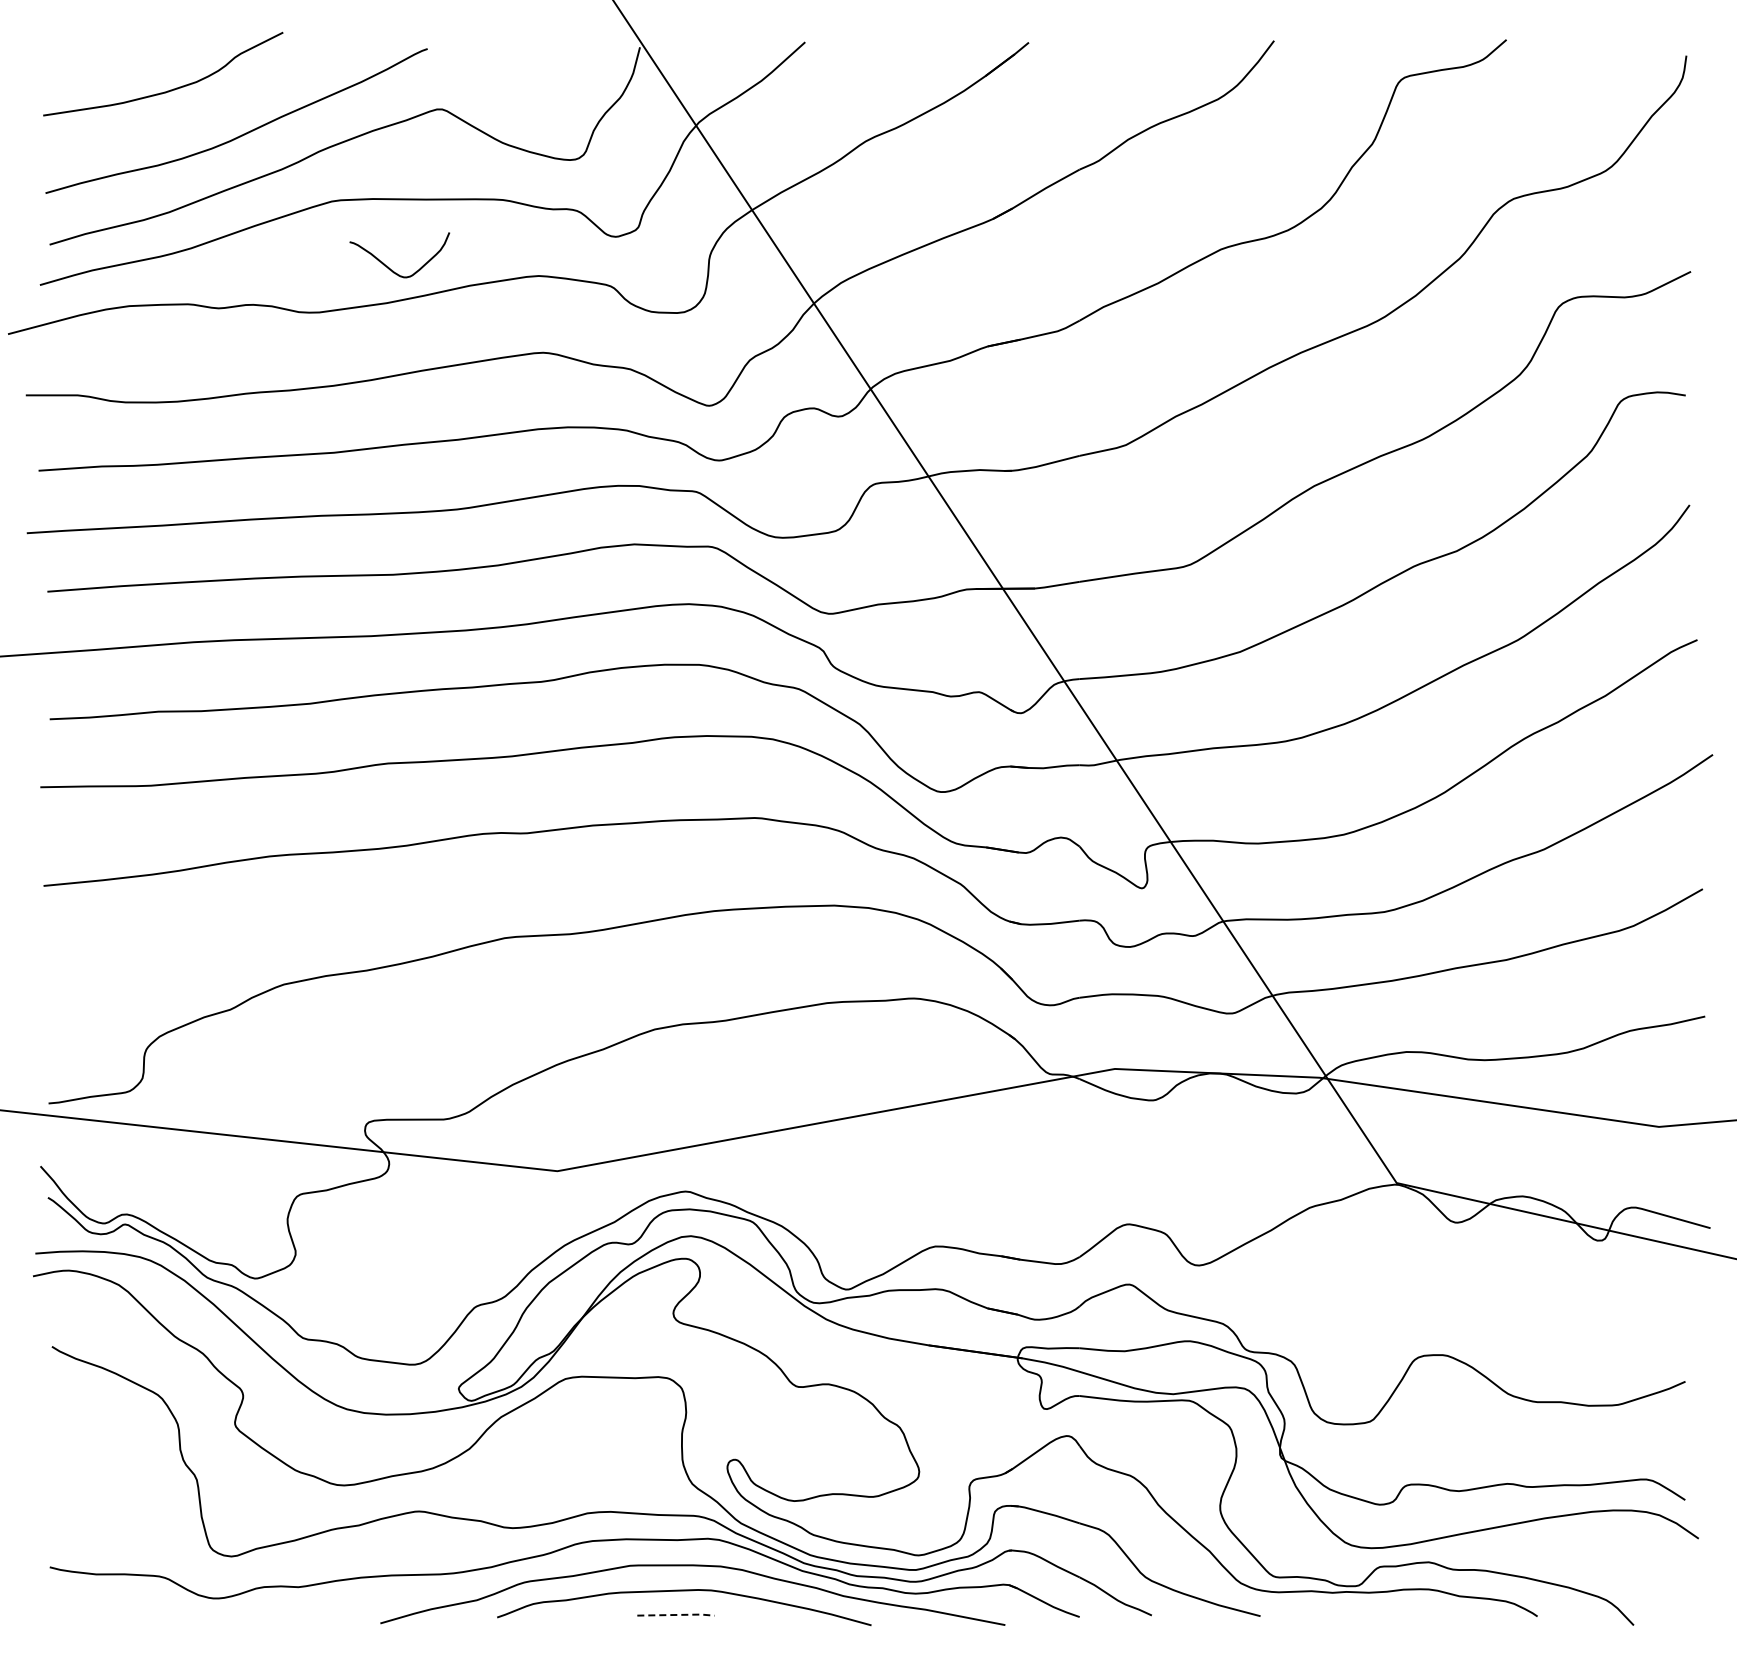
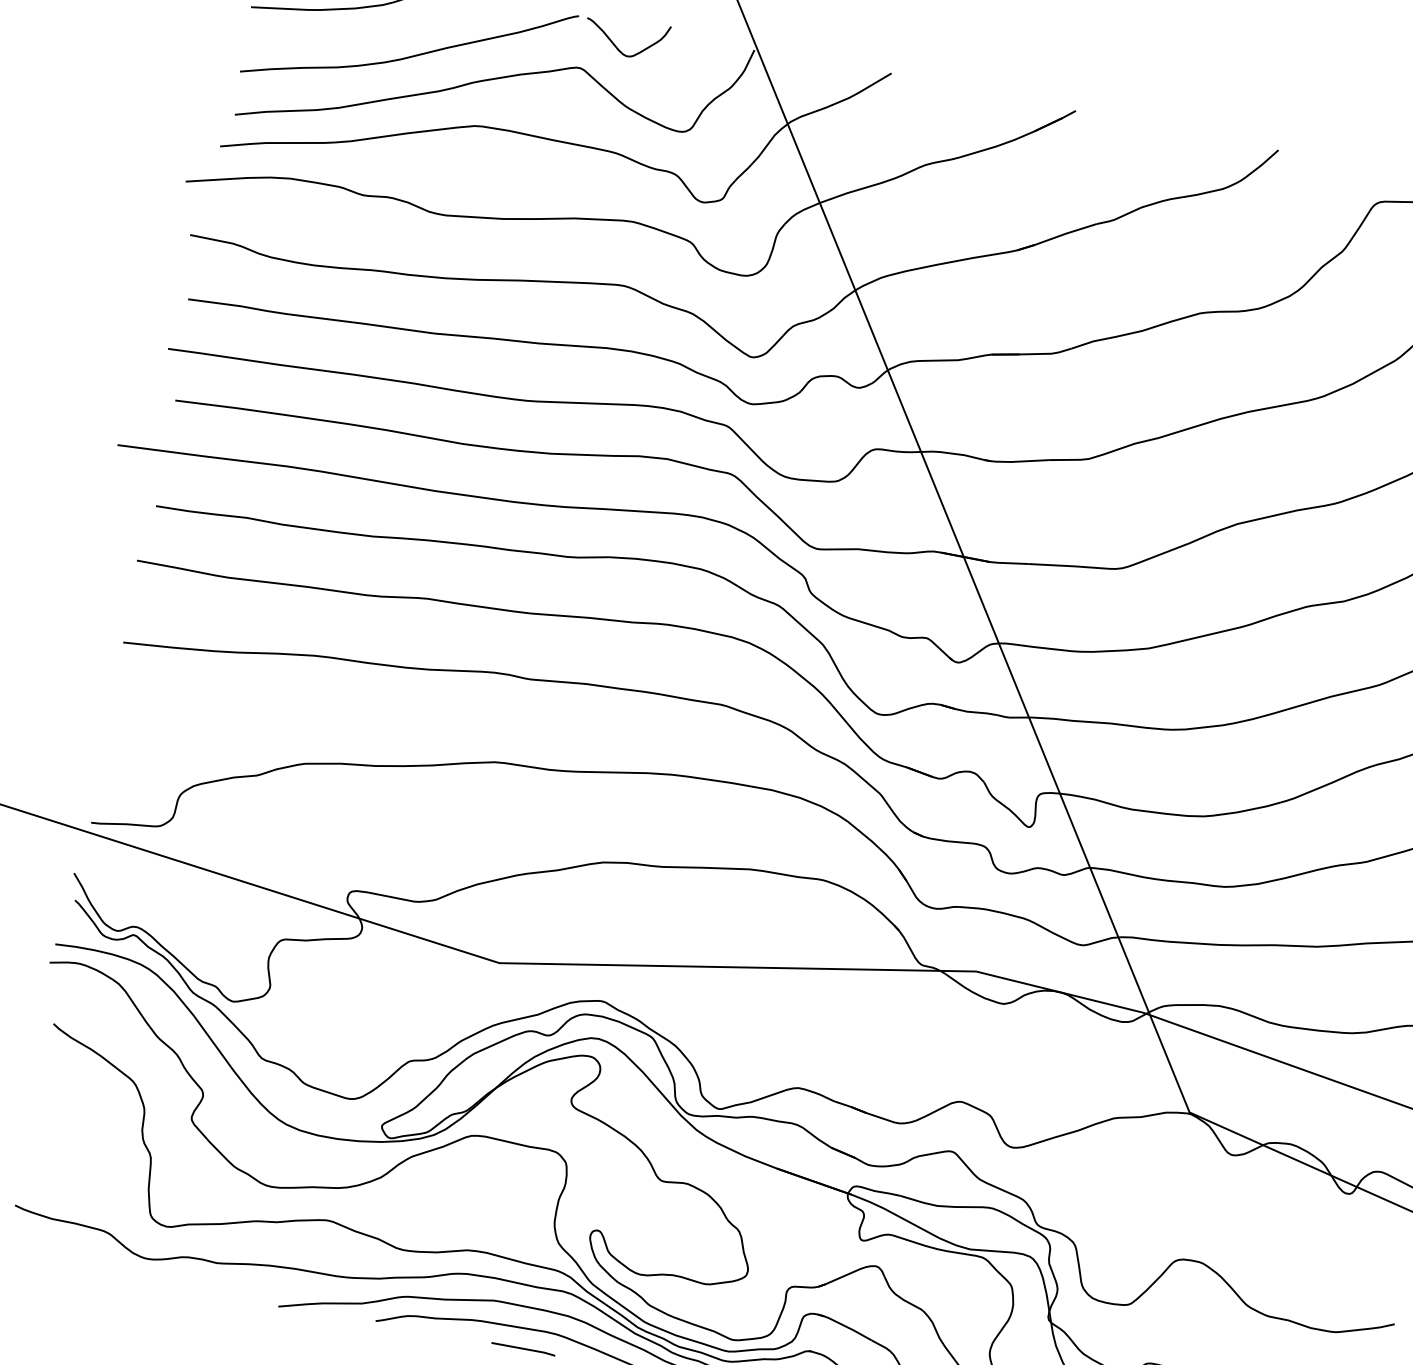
curve: (388, 266) -> (615, 44), moved
line: (677, 1614) -> (524, 1348), dashed -> solid

